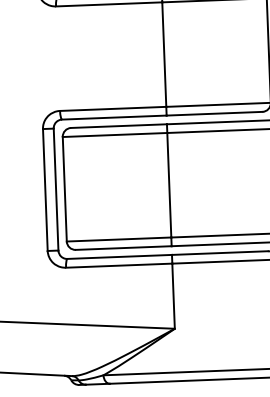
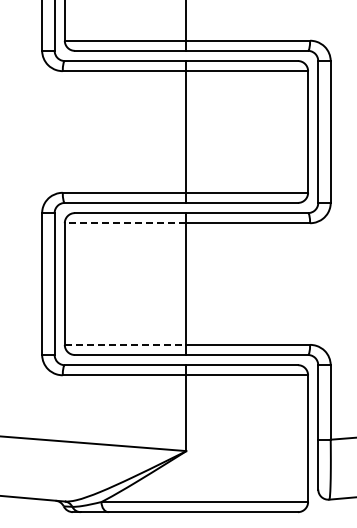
line: (114, 135) -> (125, 223), solid -> dashed
line: (118, 239) -> (125, 344), solid -> dashed

